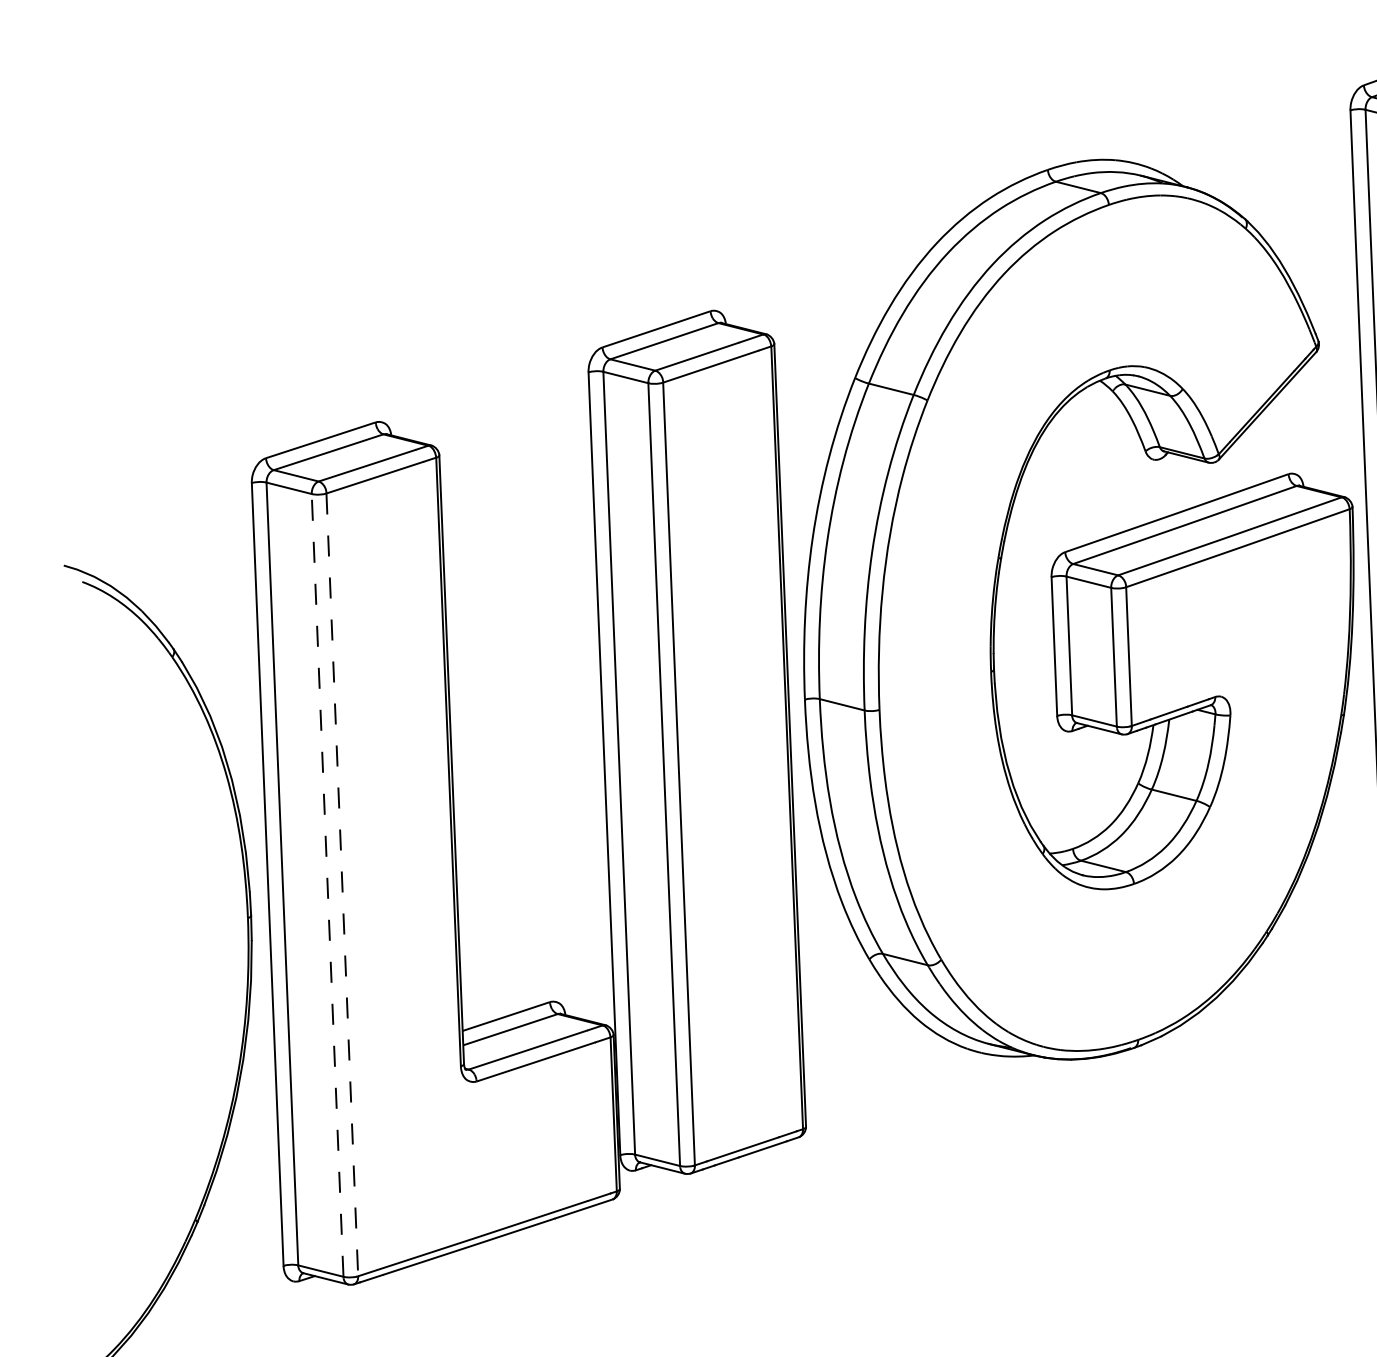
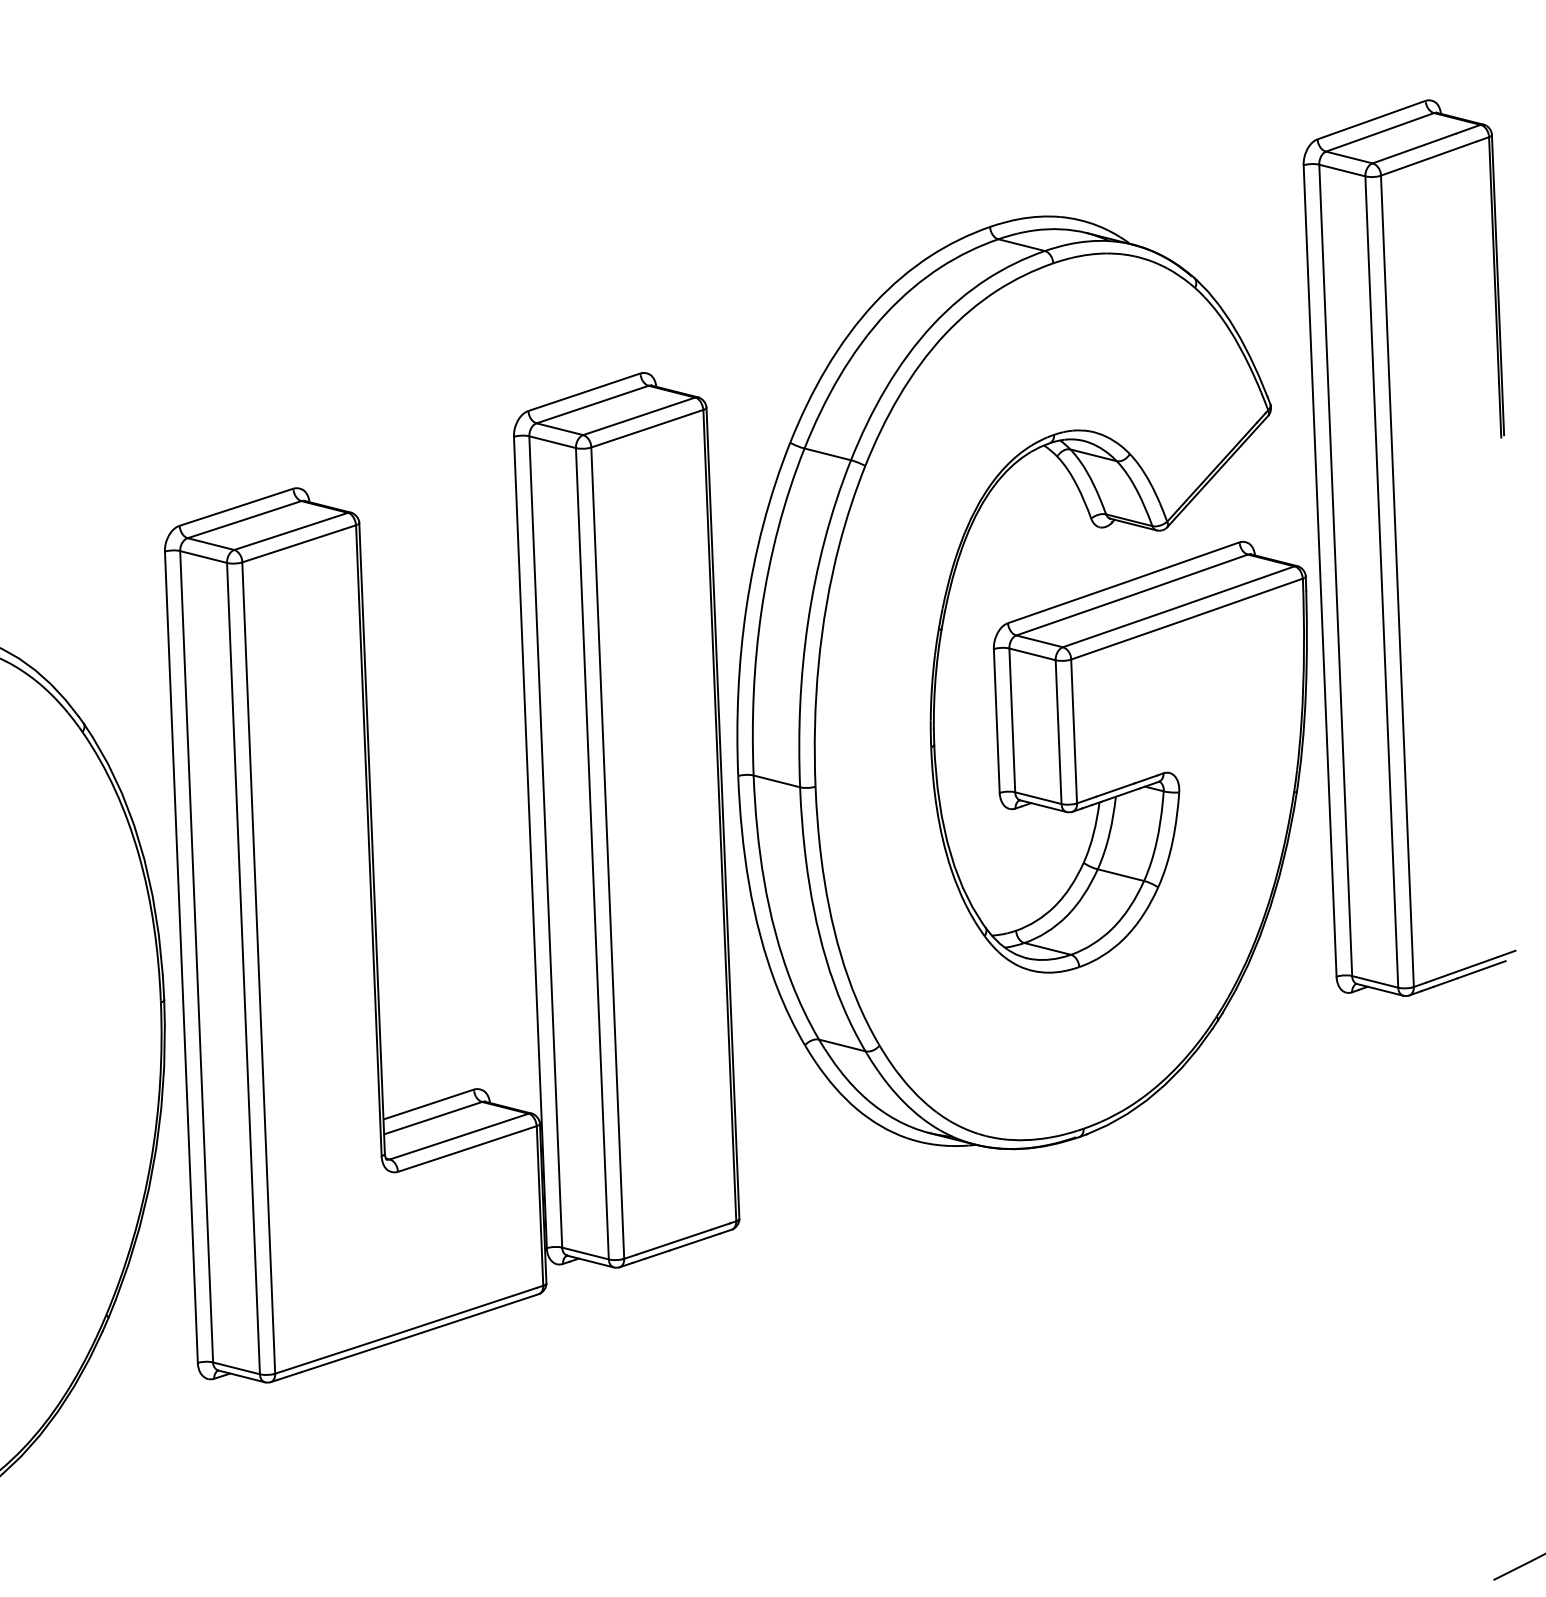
line: (327, 885) -> (243, 968), dashed -> solid
line: (342, 885) -> (258, 968), dashed -> solid

